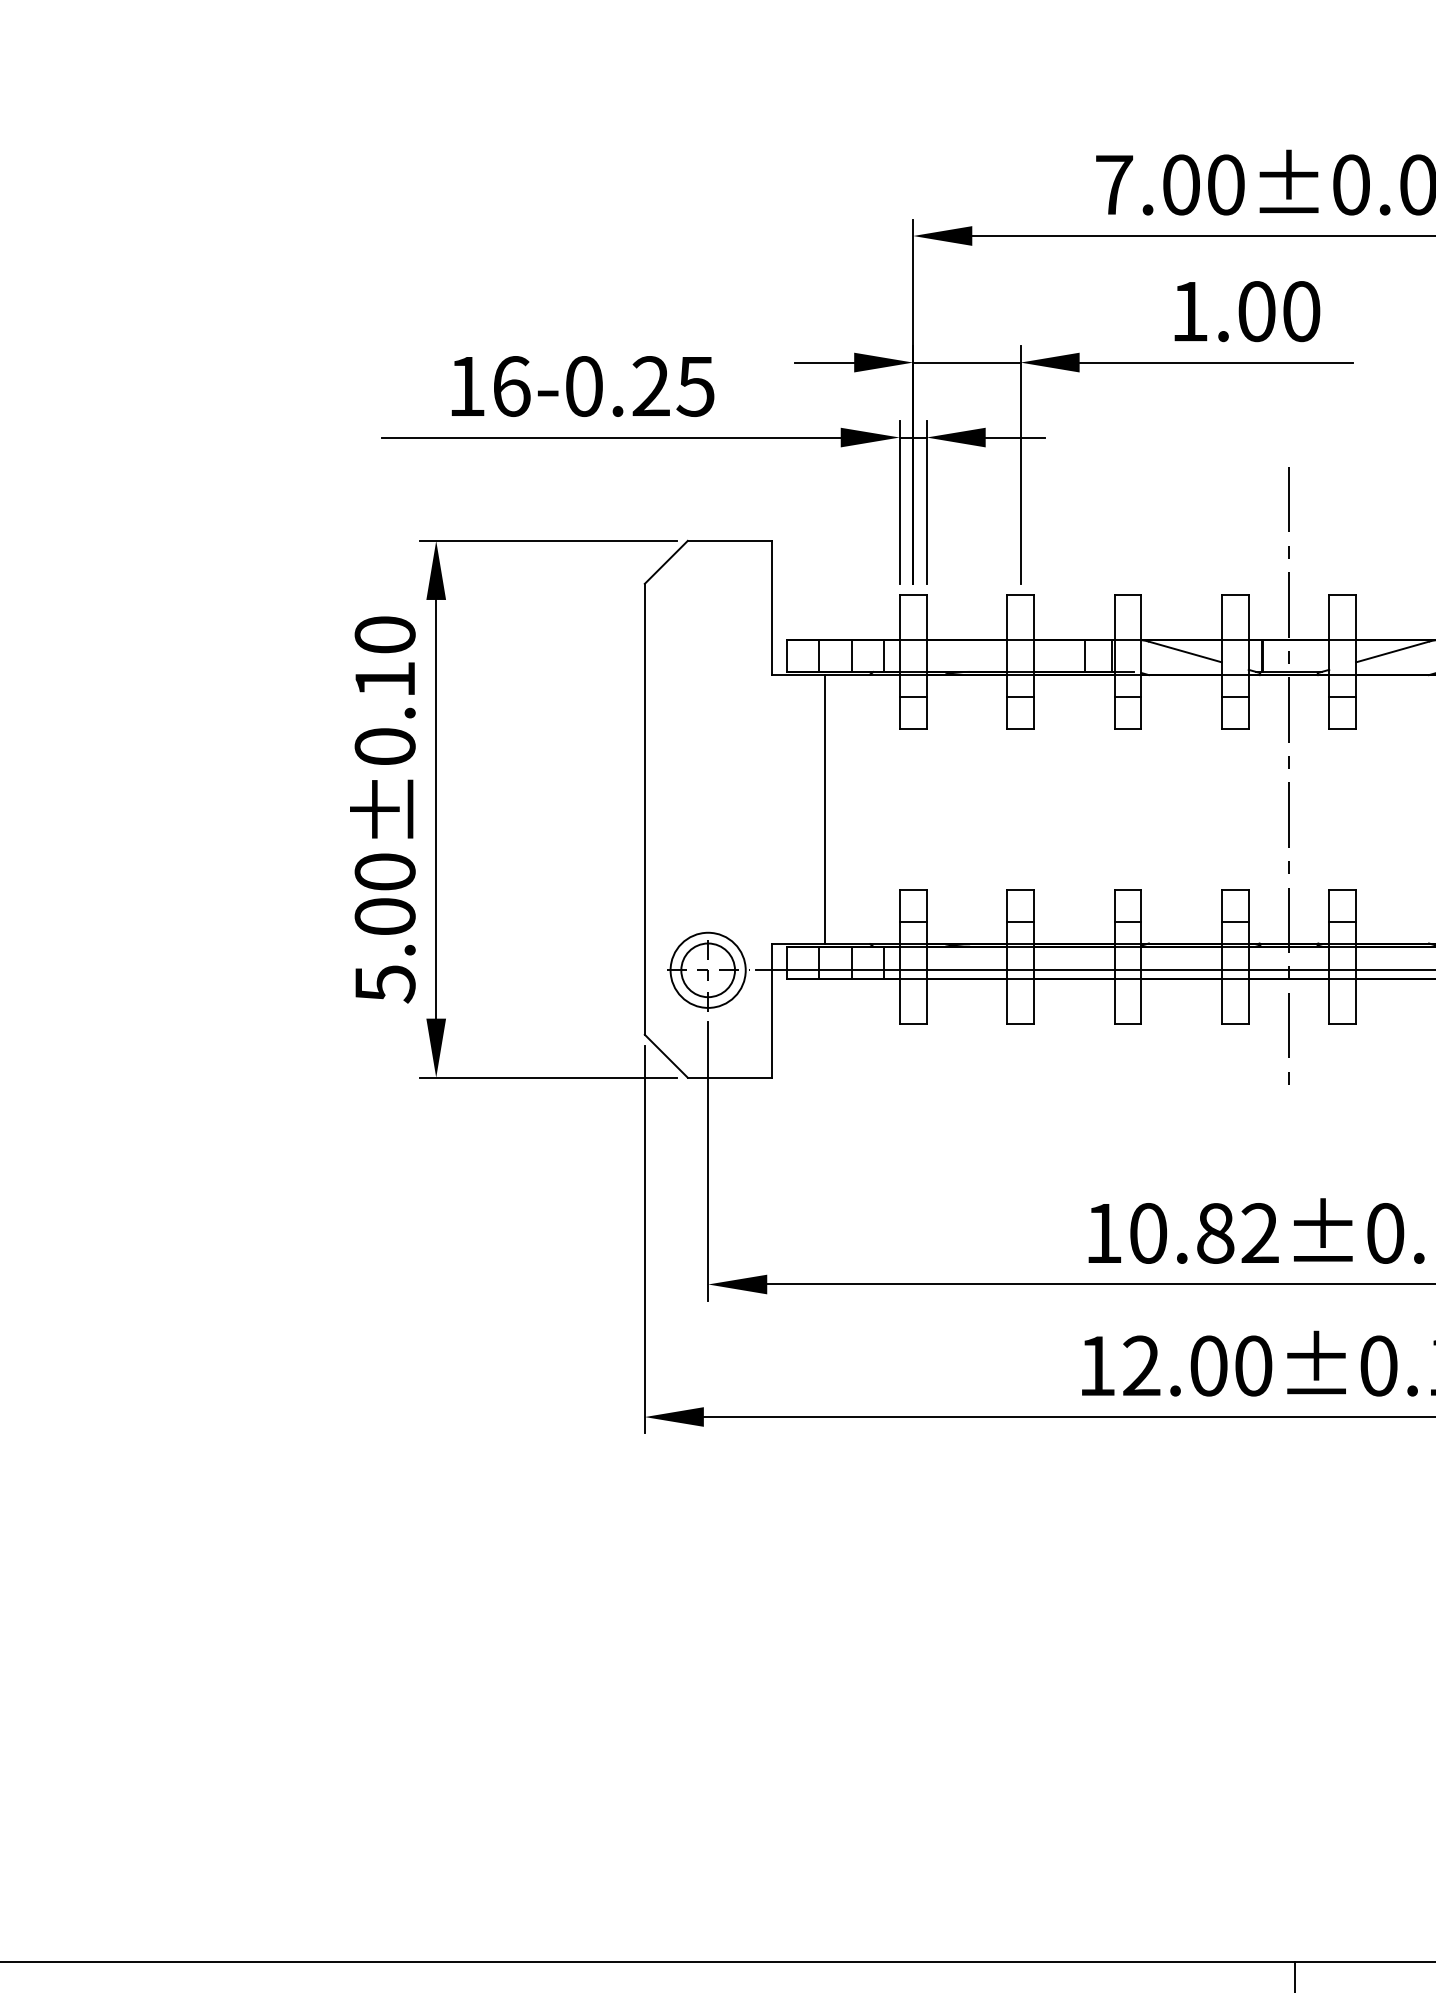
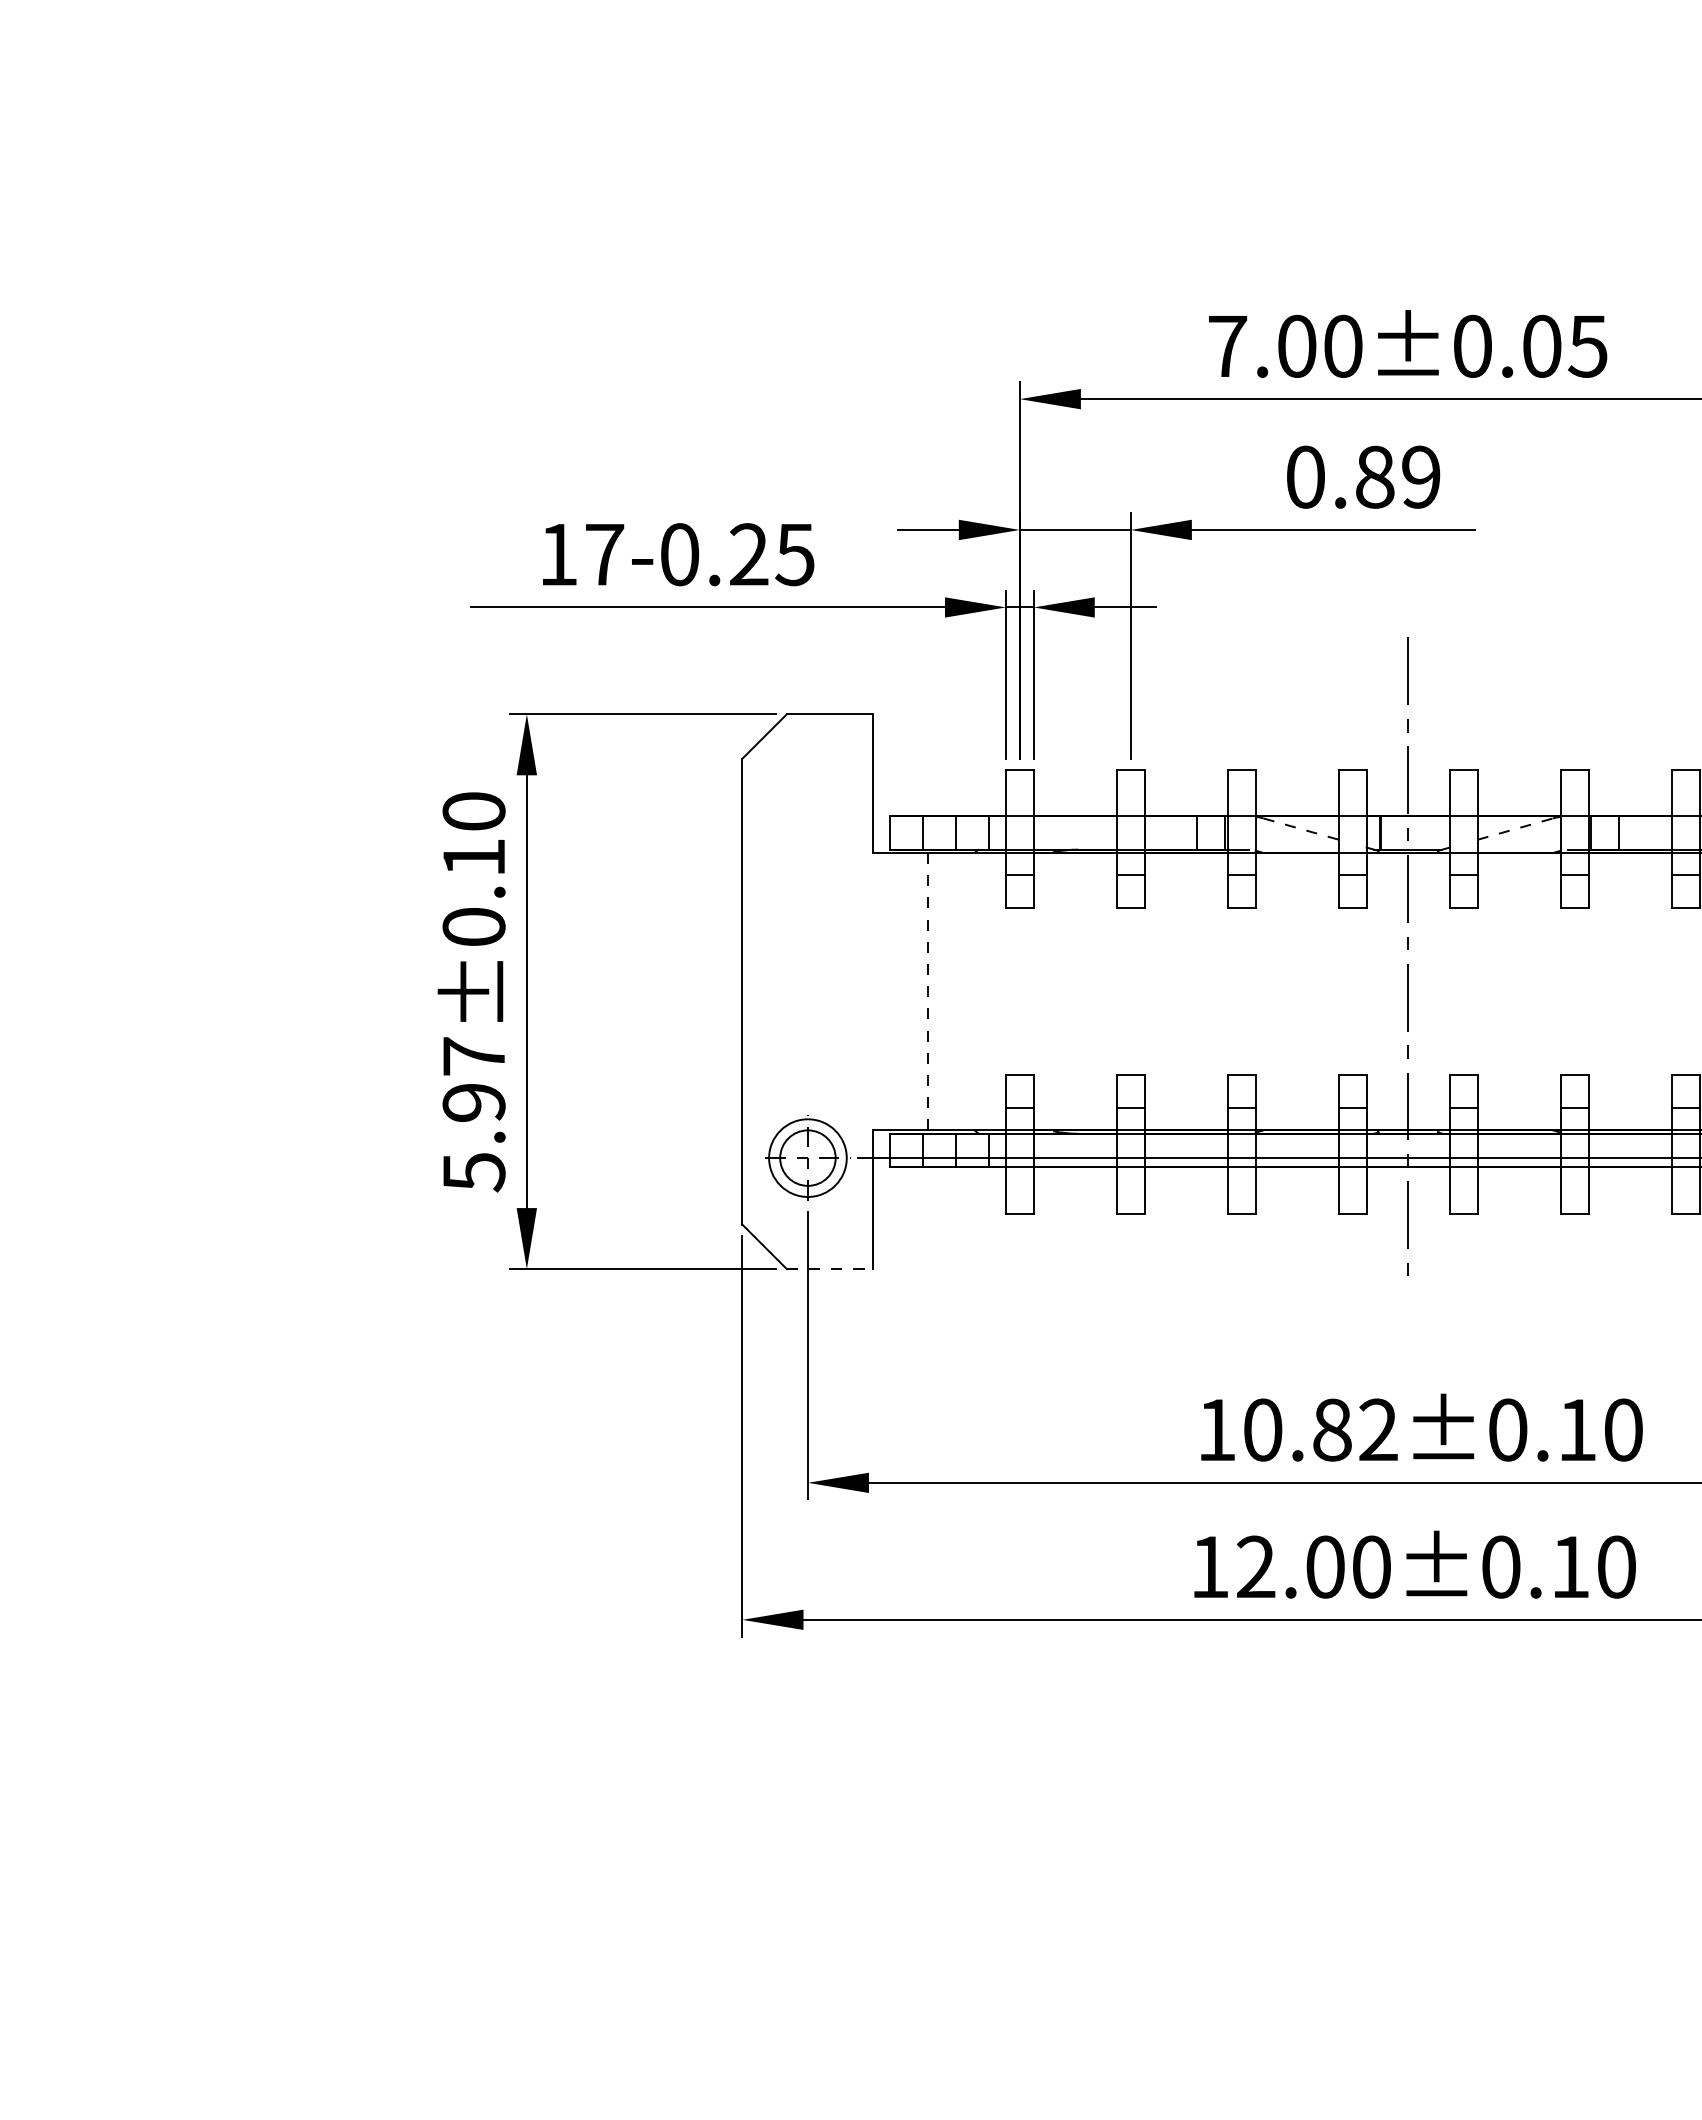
text: (1245, 310) -> (1363, 476), 1.00 -> 0.89
text: (512, 386) -> (605, 554), 16-0.25 -> 17-0.25
line: (1185, 652) -> (1301, 829), solid -> dashed
line: (1392, 652) -> (1515, 829), solid -> dashed
line: (824, 809) -> (928, 991), solid -> dashed
text: (384, 894) -> (473, 1079), 5.00±0.10 -> 5.97±0.10
line: (729, 1078) -> (830, 1269), solid -> dashed

